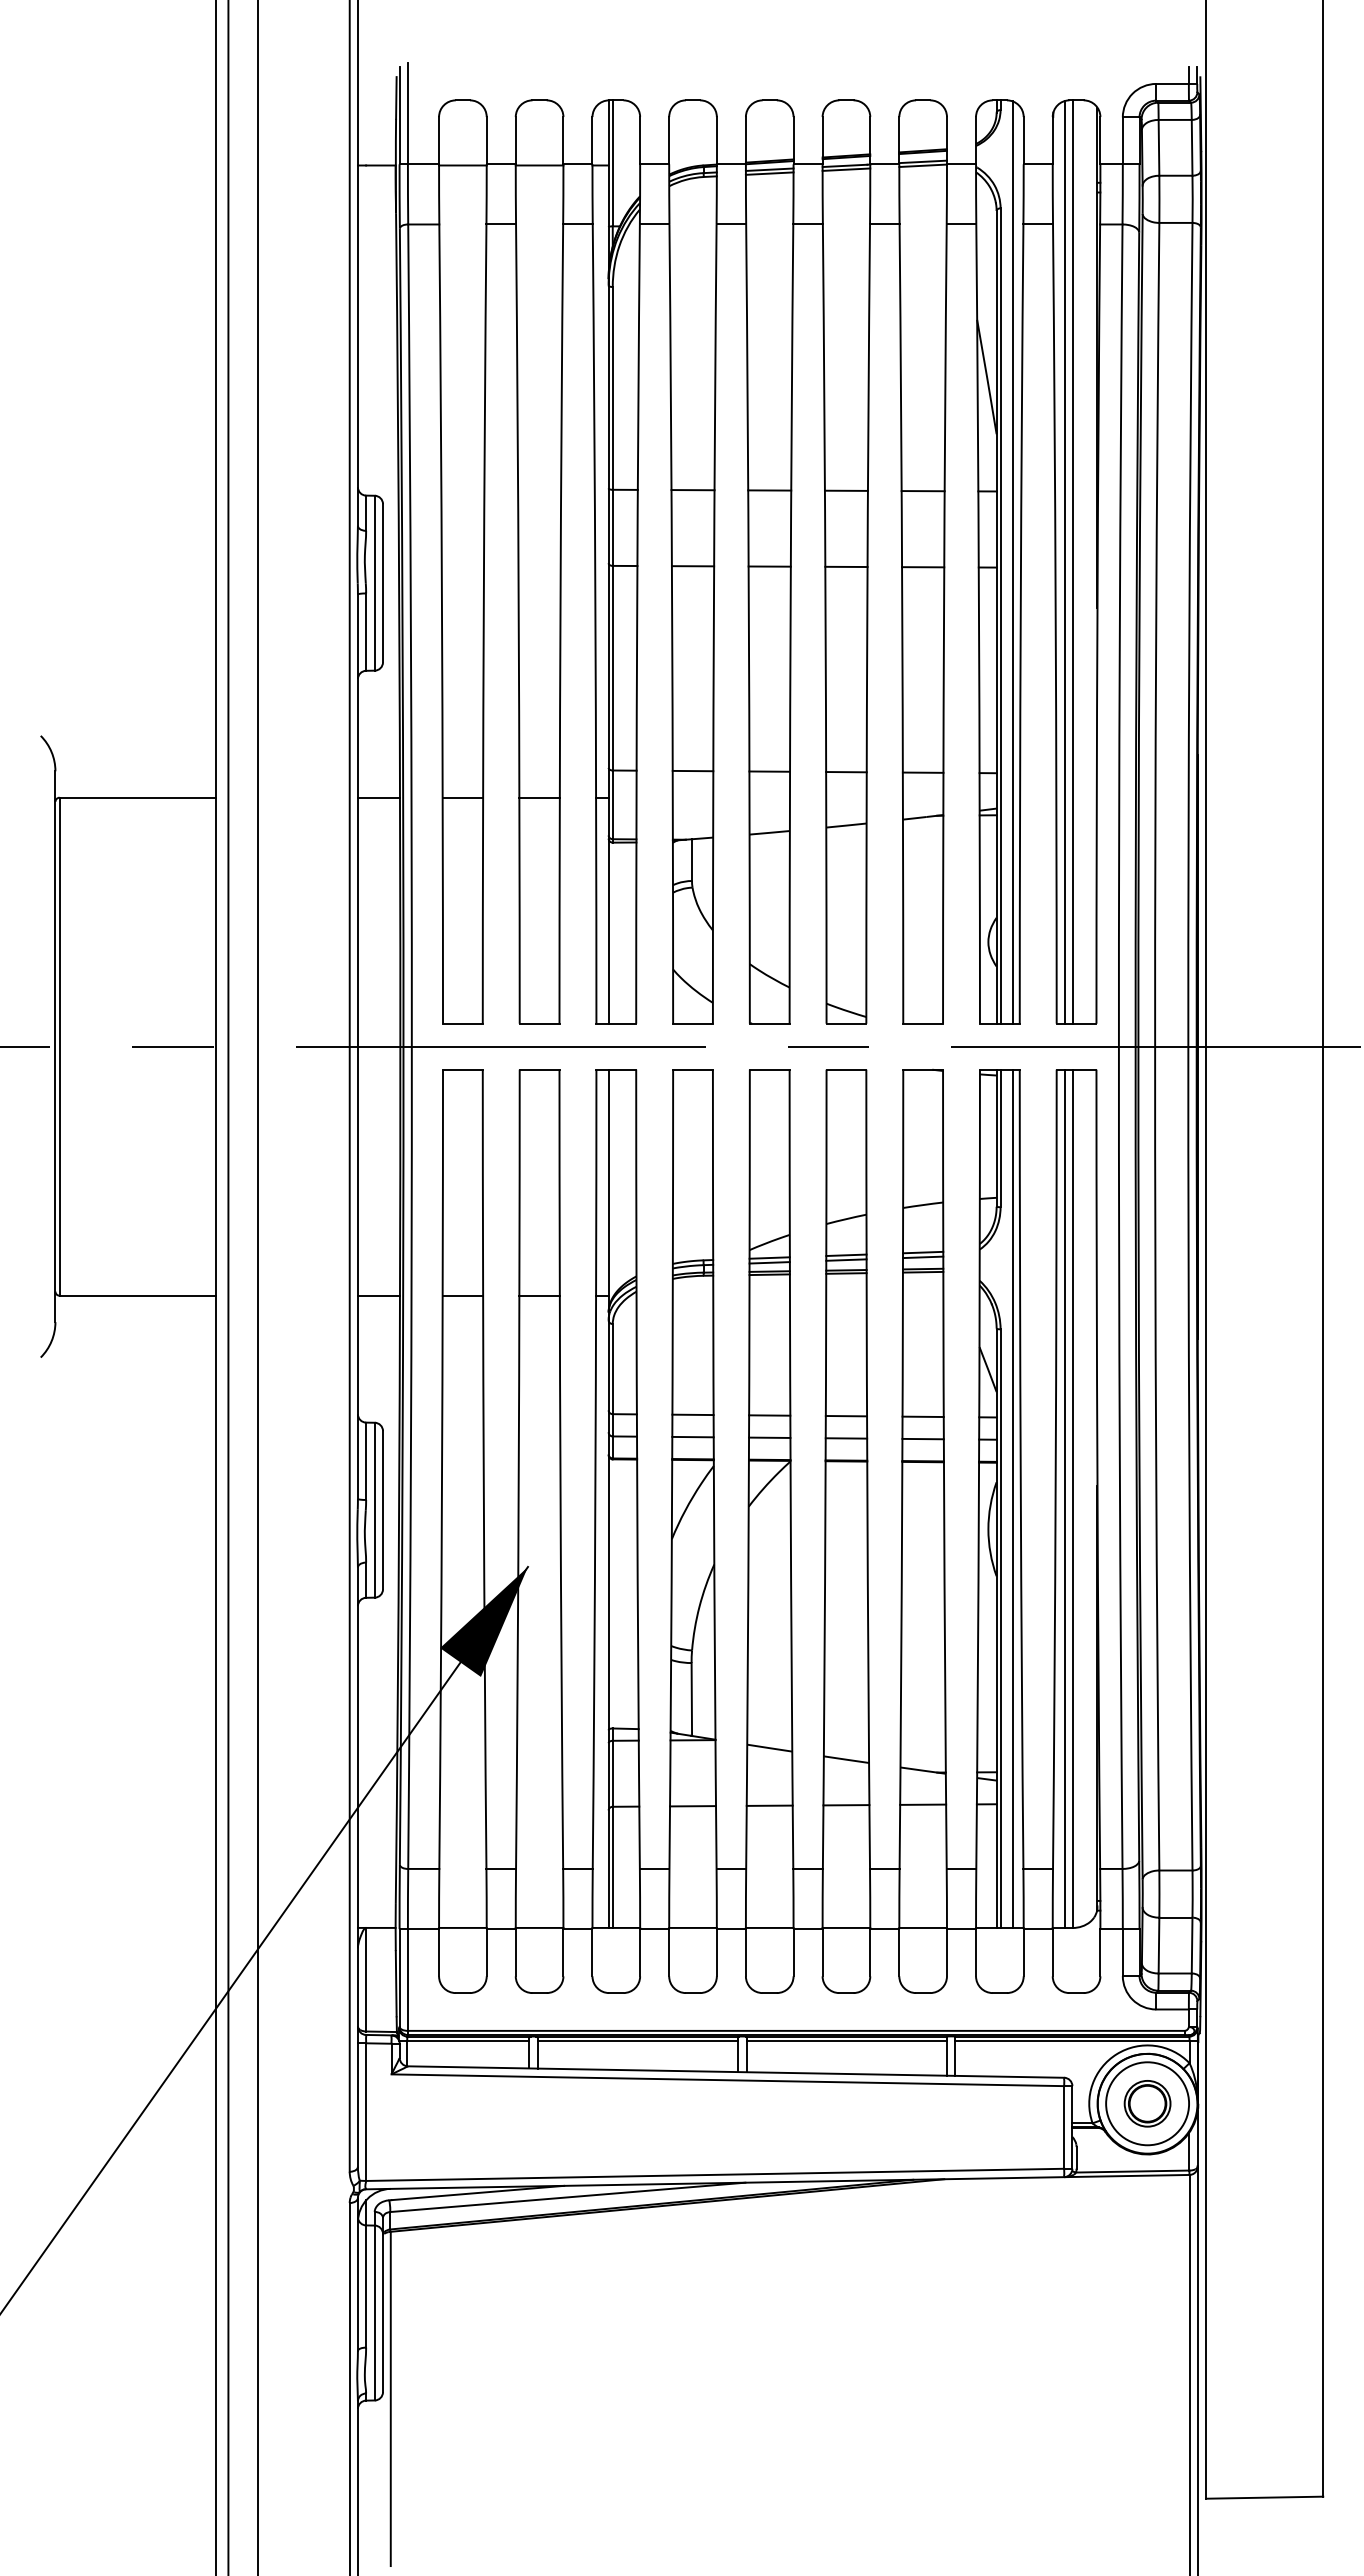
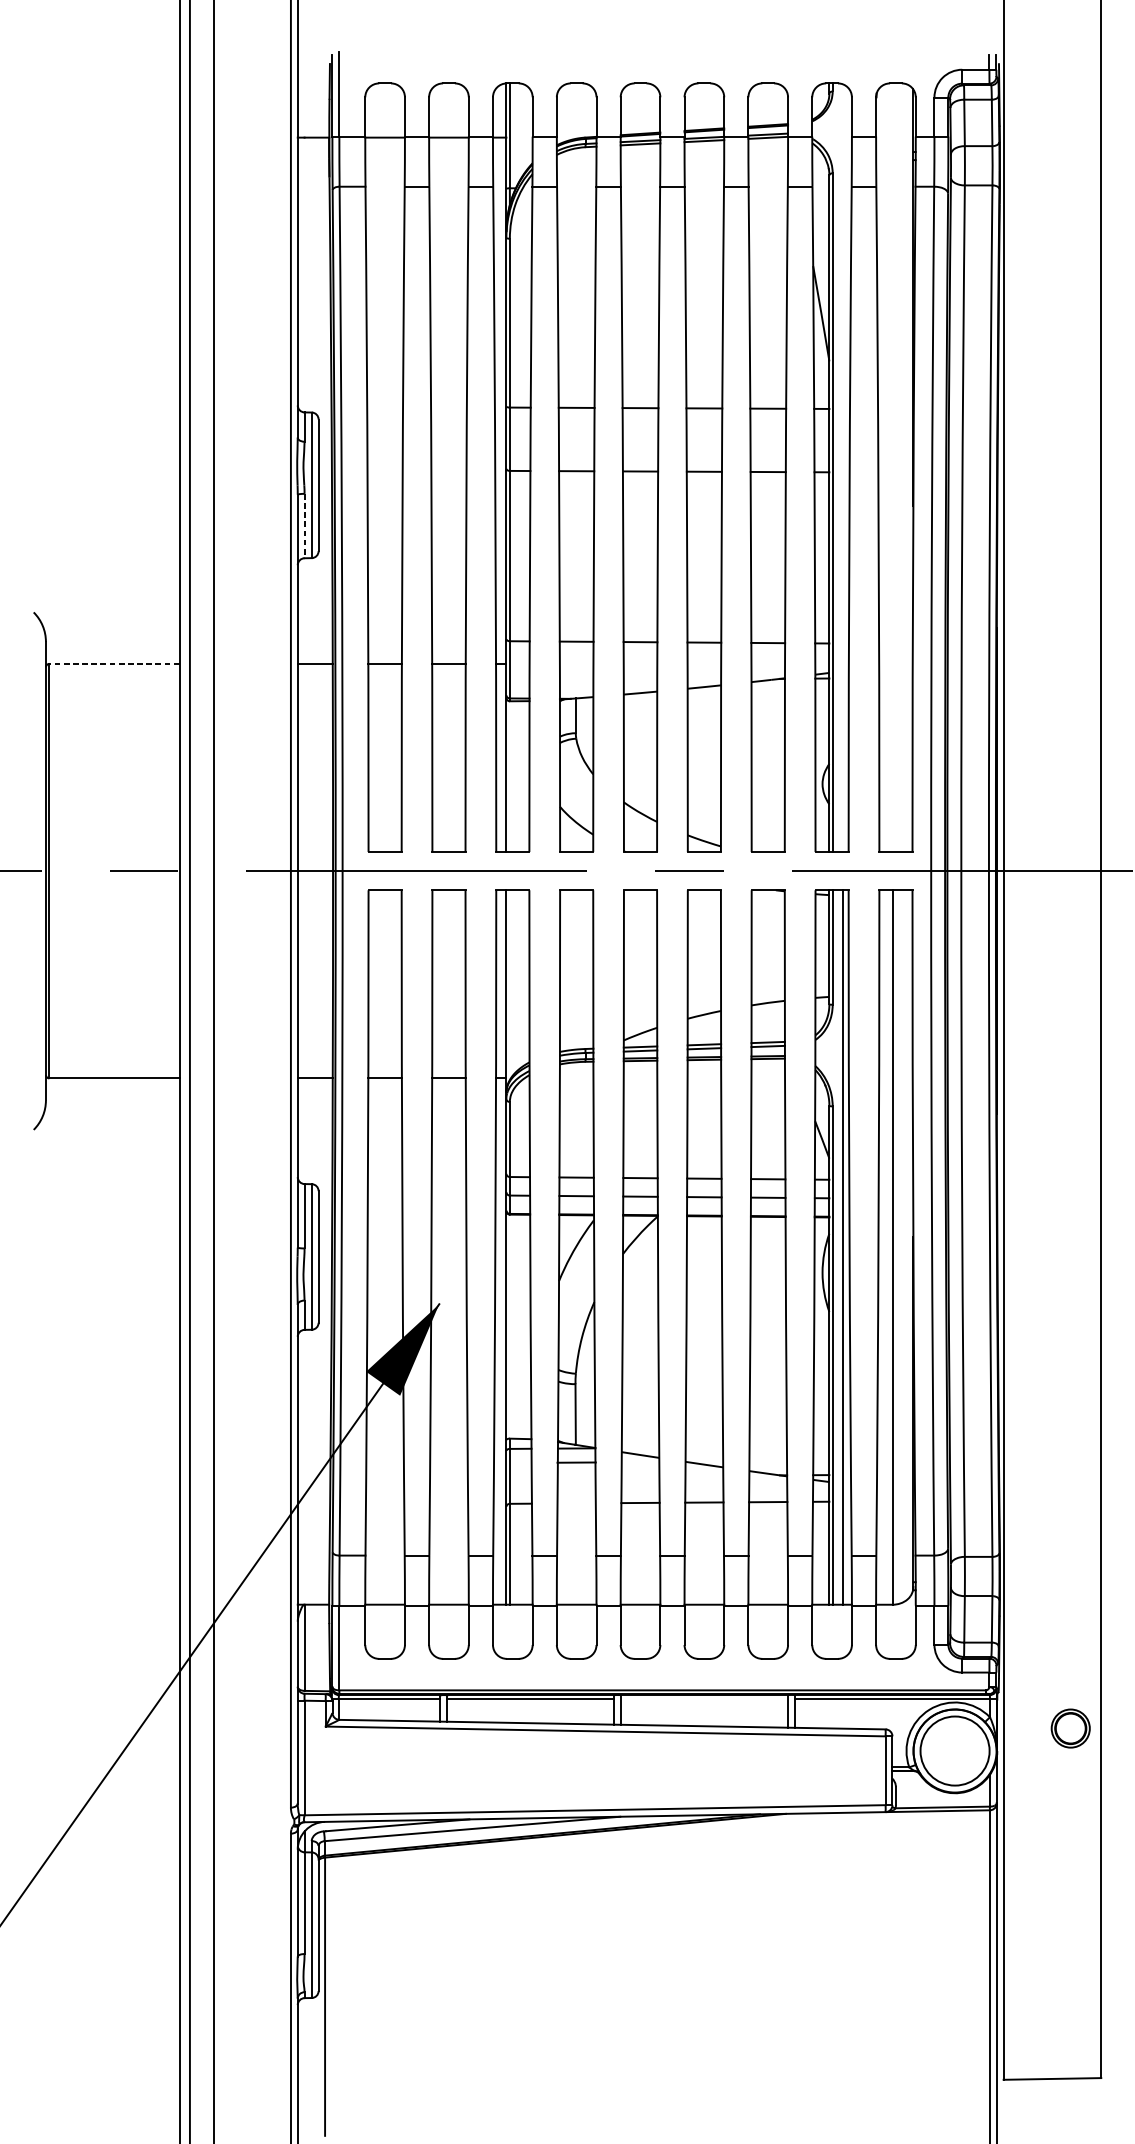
line: (1072, 561) -> (892, 467), removed
line: (1012, 562) -> (842, 468), removed
line: (1064, 562) -> (885, 468), removed
line: (366, 632) -> (304, 526), solid -> dashed
line: (137, 797) -> (114, 663), solid -> dashed
line: (1064, 1498) -> (885, 1247), removed
line: (693, 1806) -> (577, 1462), moved
line: (846, 2040) -> (704, 1698), removed
part: (1147, 2103) -> (1070, 1728), moved

